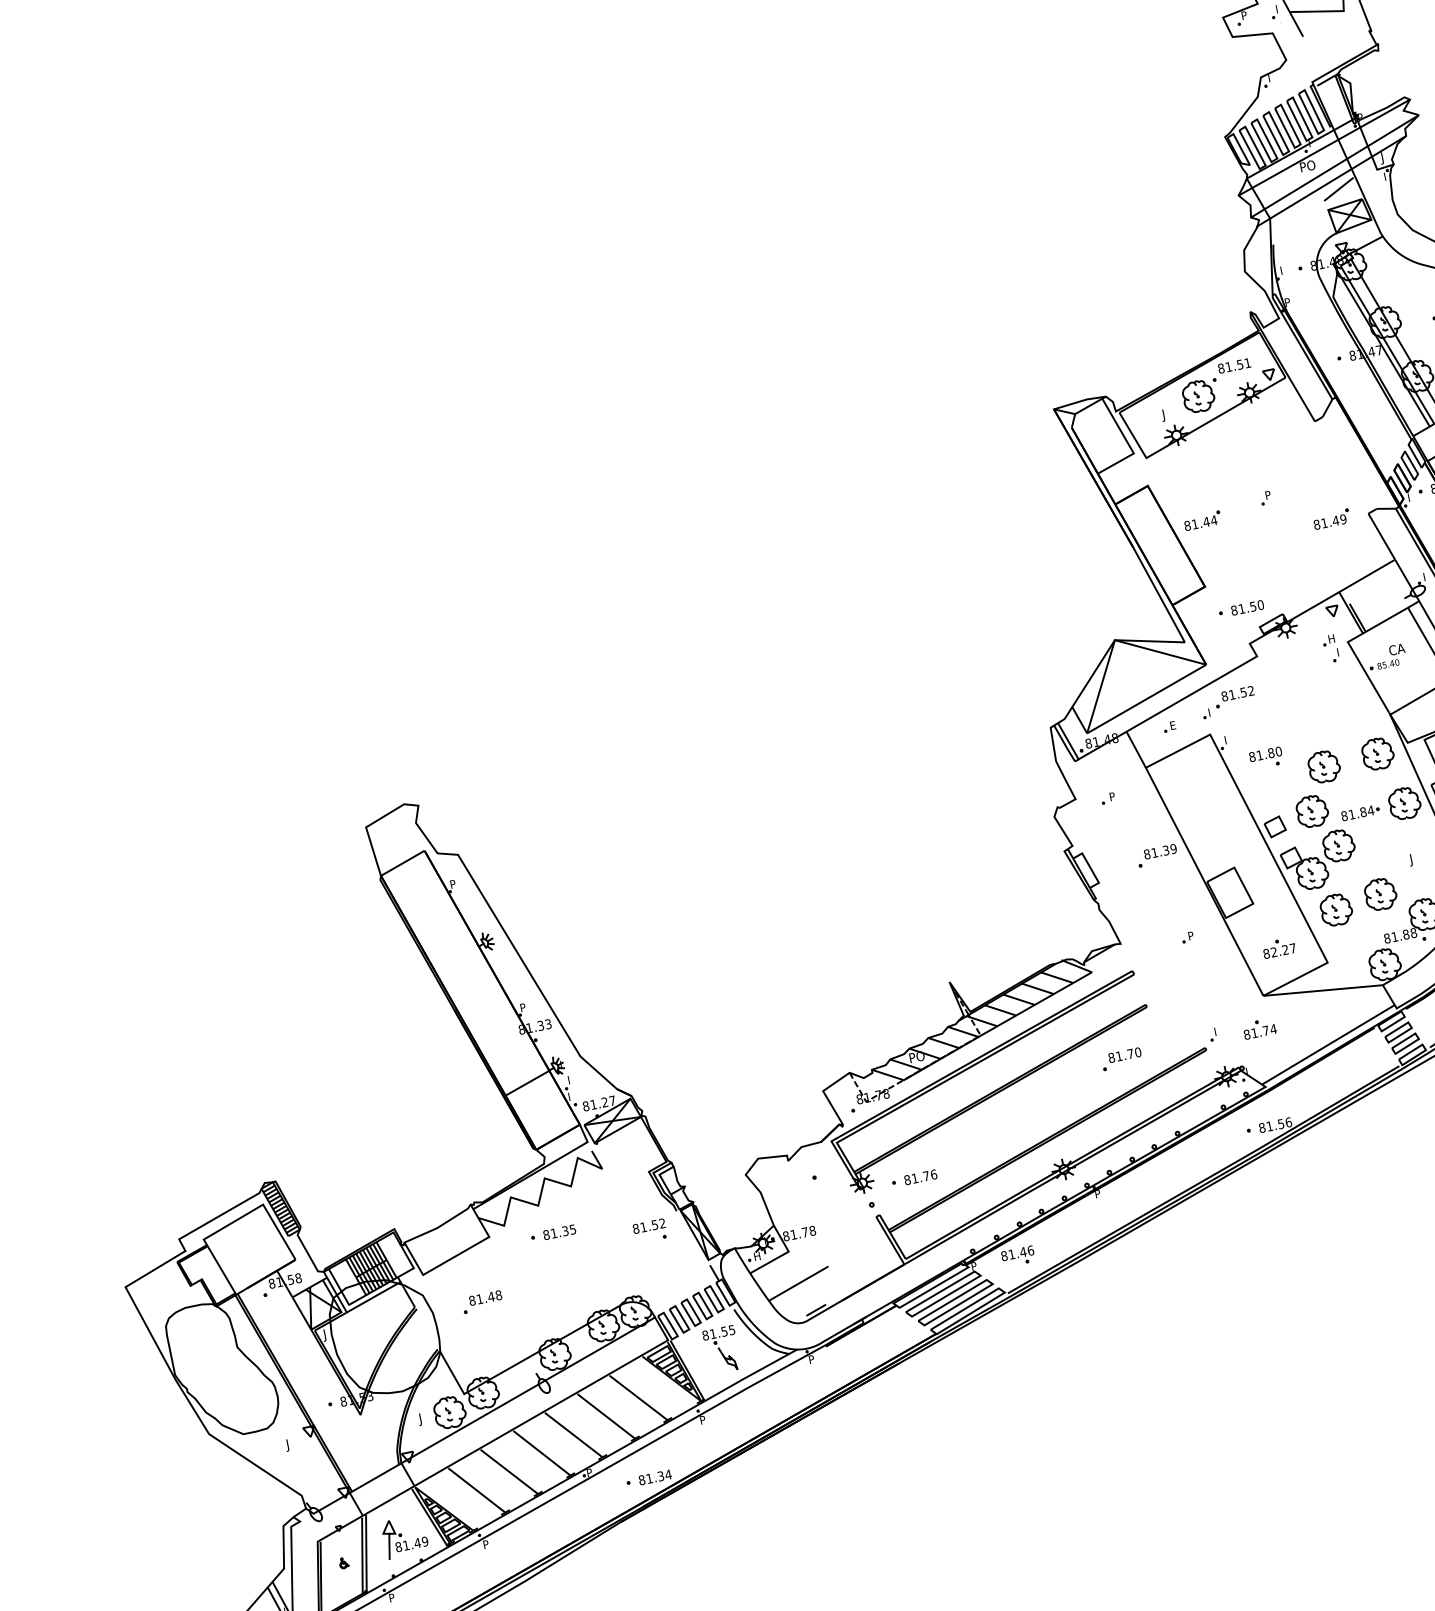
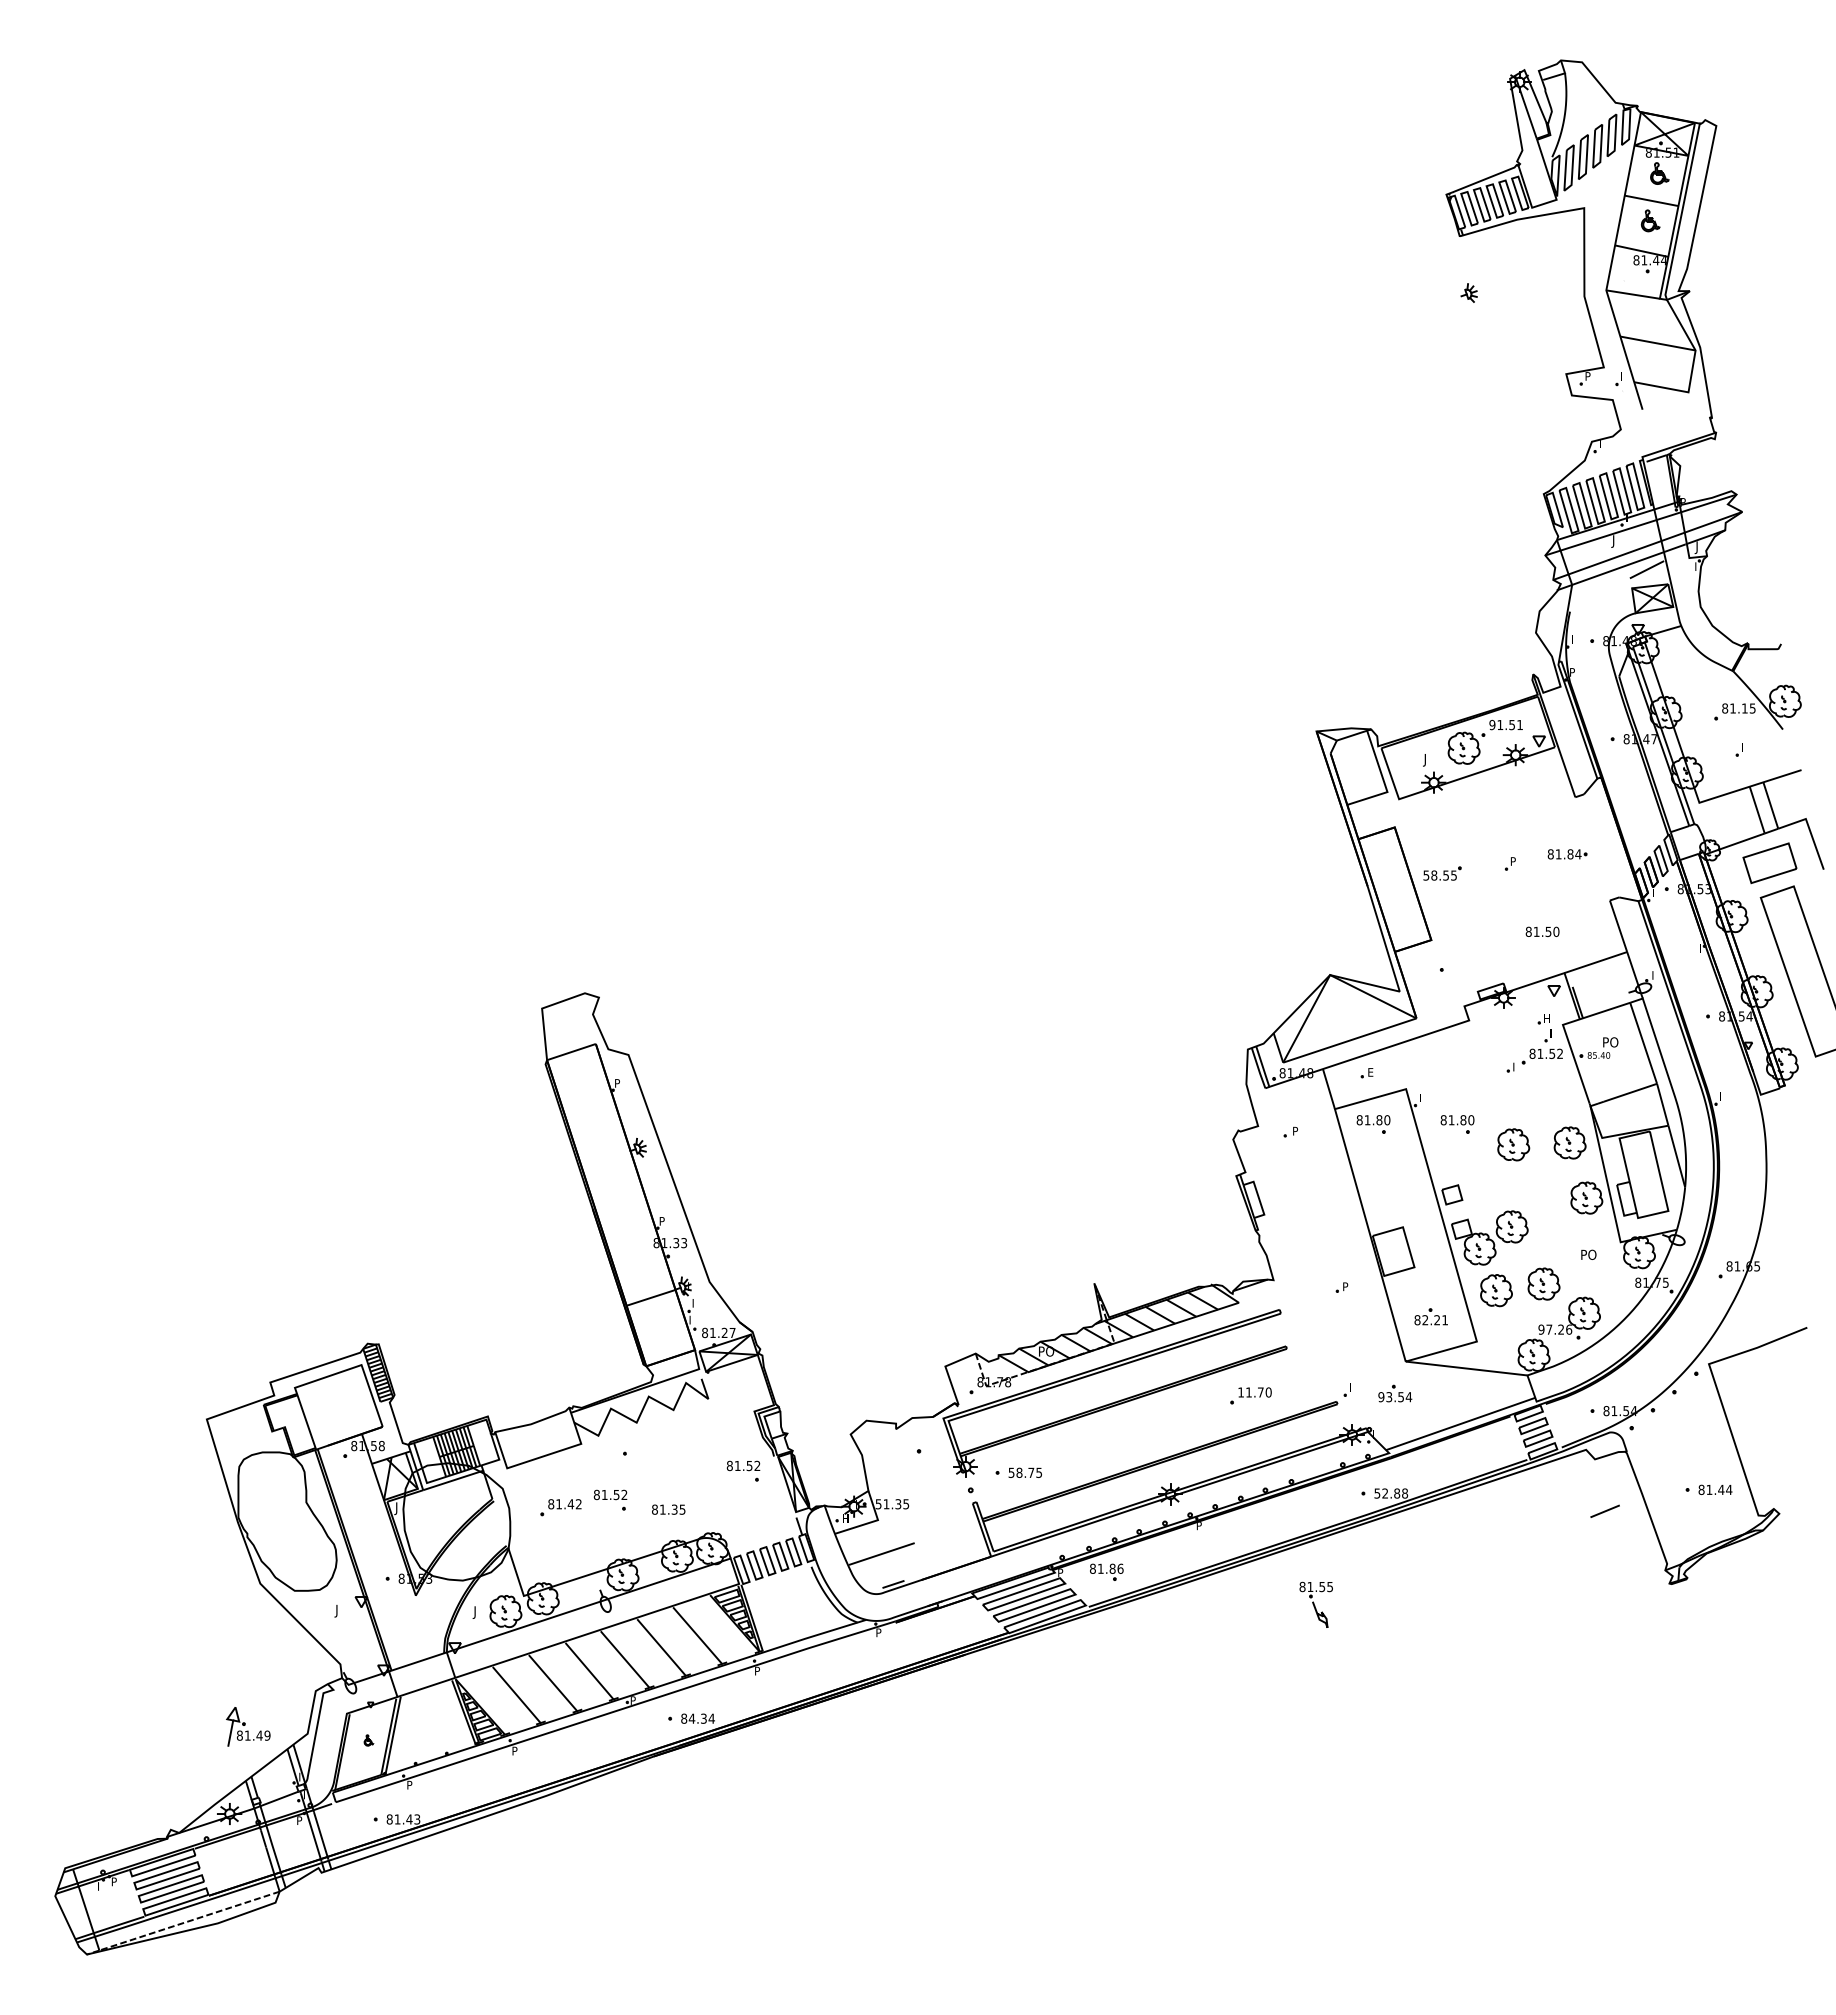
text: (1306, 167) -> (1619, 541), PO -> J
text: (1221, 369) -> (1492, 725), 81.51 -> 91.51
part: (1331, 519) -> (1571, 898), removed
text: (1201, 523) -> (1440, 875), 81.44 -> 58.55
text: (1247, 607) -> (1542, 931), moved
text: (1396, 649) -> (1610, 1042), CA -> PO
part: (1227, 702) -> (1534, 1060), moved
part: (1185, 774) -> (1373, 1124), added
part: (1312, 810) -> (1492, 1186), removed
part: (1360, 812) -> (1567, 854), moved
part: (1157, 855) -> (1328, 1199), removed
text: (1416, 858) -> (1587, 1255), J -> PO
text: (1400, 935) -> (1555, 1329), 81.88 -> 97.26
text: (1292, 948) -> (1444, 1320), 82.27 -> 82.21
text: (1255, 1033) -> (1390, 1397), 81.74 -> 93.54
text: (1112, 1057) -> (1241, 1392), 81.70 -> 11.70
text: (1275, 1125) -> (1391, 1493), 81.56 -> 52.88
text: (920, 1176) -> (1025, 1472), 81.76 -> 58.75
text: (559, 1232) -> (668, 1509), moved
text: (799, 1233) -> (892, 1504), 81.78 -> 51.35
text: (1023, 1251) -> (1112, 1568), 81.46 -> 81.86
part: (528, 1284) -> (610, 1499), added
text: (498, 1295) -> (578, 1504), 81.48 -> 81.42
part: (721, 1349) -> (1315, 1604), moved
text: (648, 1478) -> (691, 1718), 81.34 -> 84.34
part: (405, 1536) -> (248, 1726), moved

